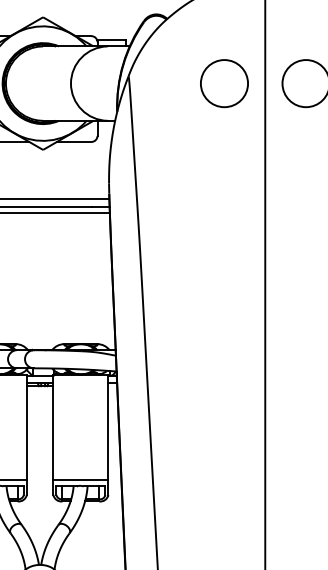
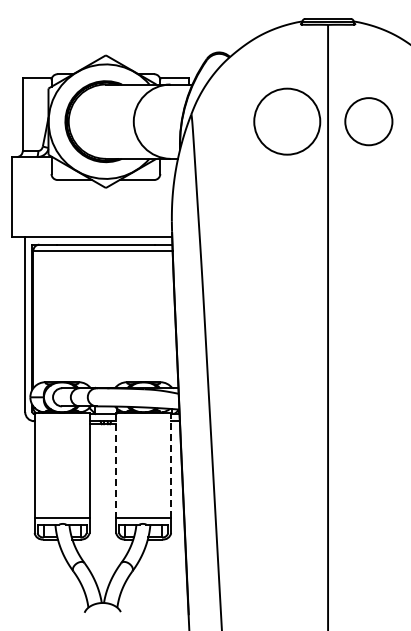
circle: (223, 83) -> (286, 121), size x1.4
line: (108, 427) -> (171, 465), solid -> dashed
line: (53, 428) -> (116, 466), solid -> dashed

